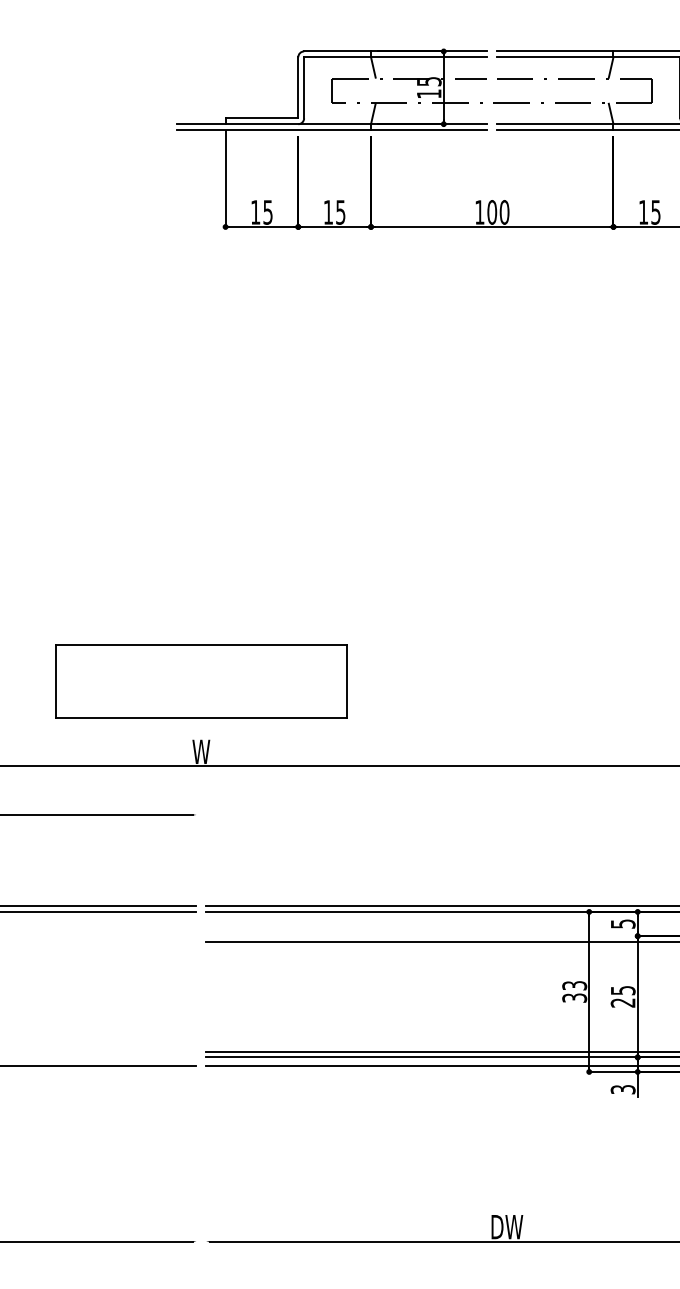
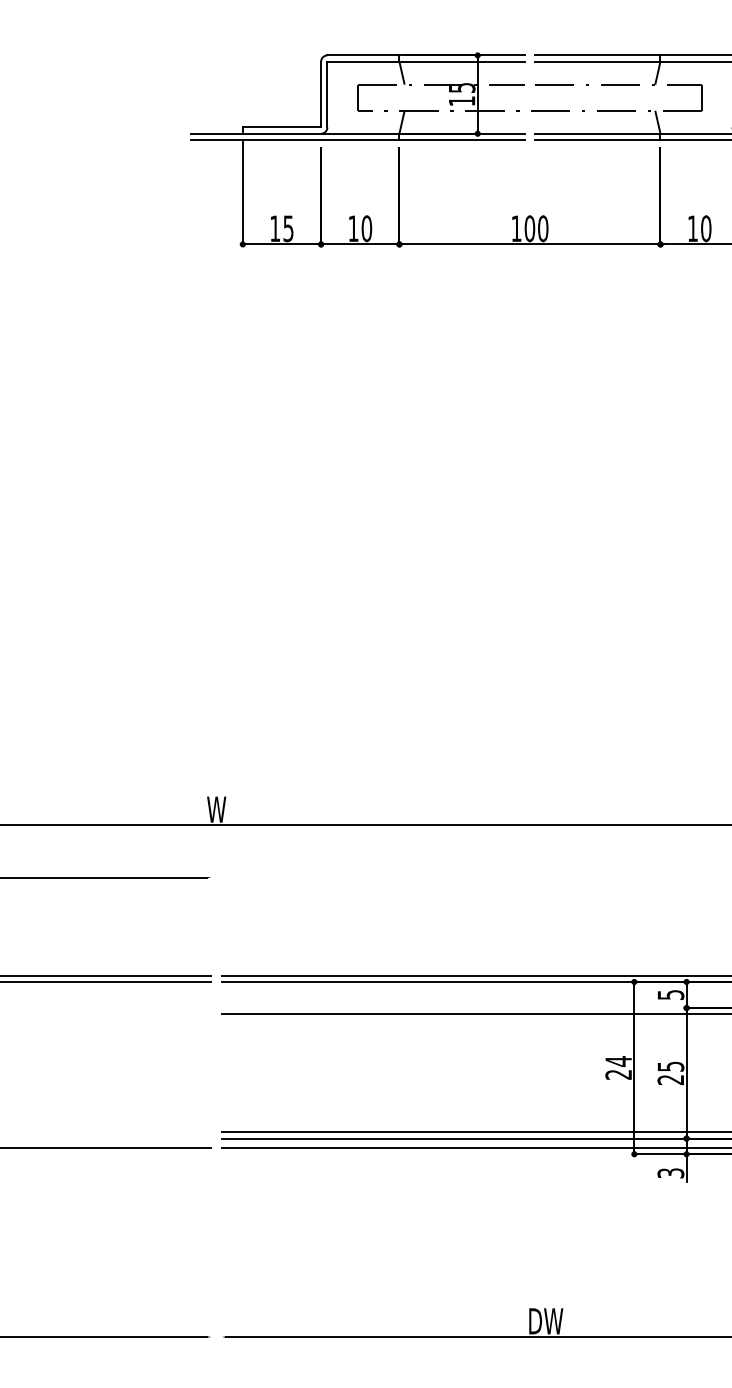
text: (340, 212) -> (366, 228), 15 -> 10
text: (656, 212) -> (706, 228), 15 -> 10
part: (201, 681) -> (216, 733), removed
text: (574, 991) -> (618, 1067), 33 -> 24

